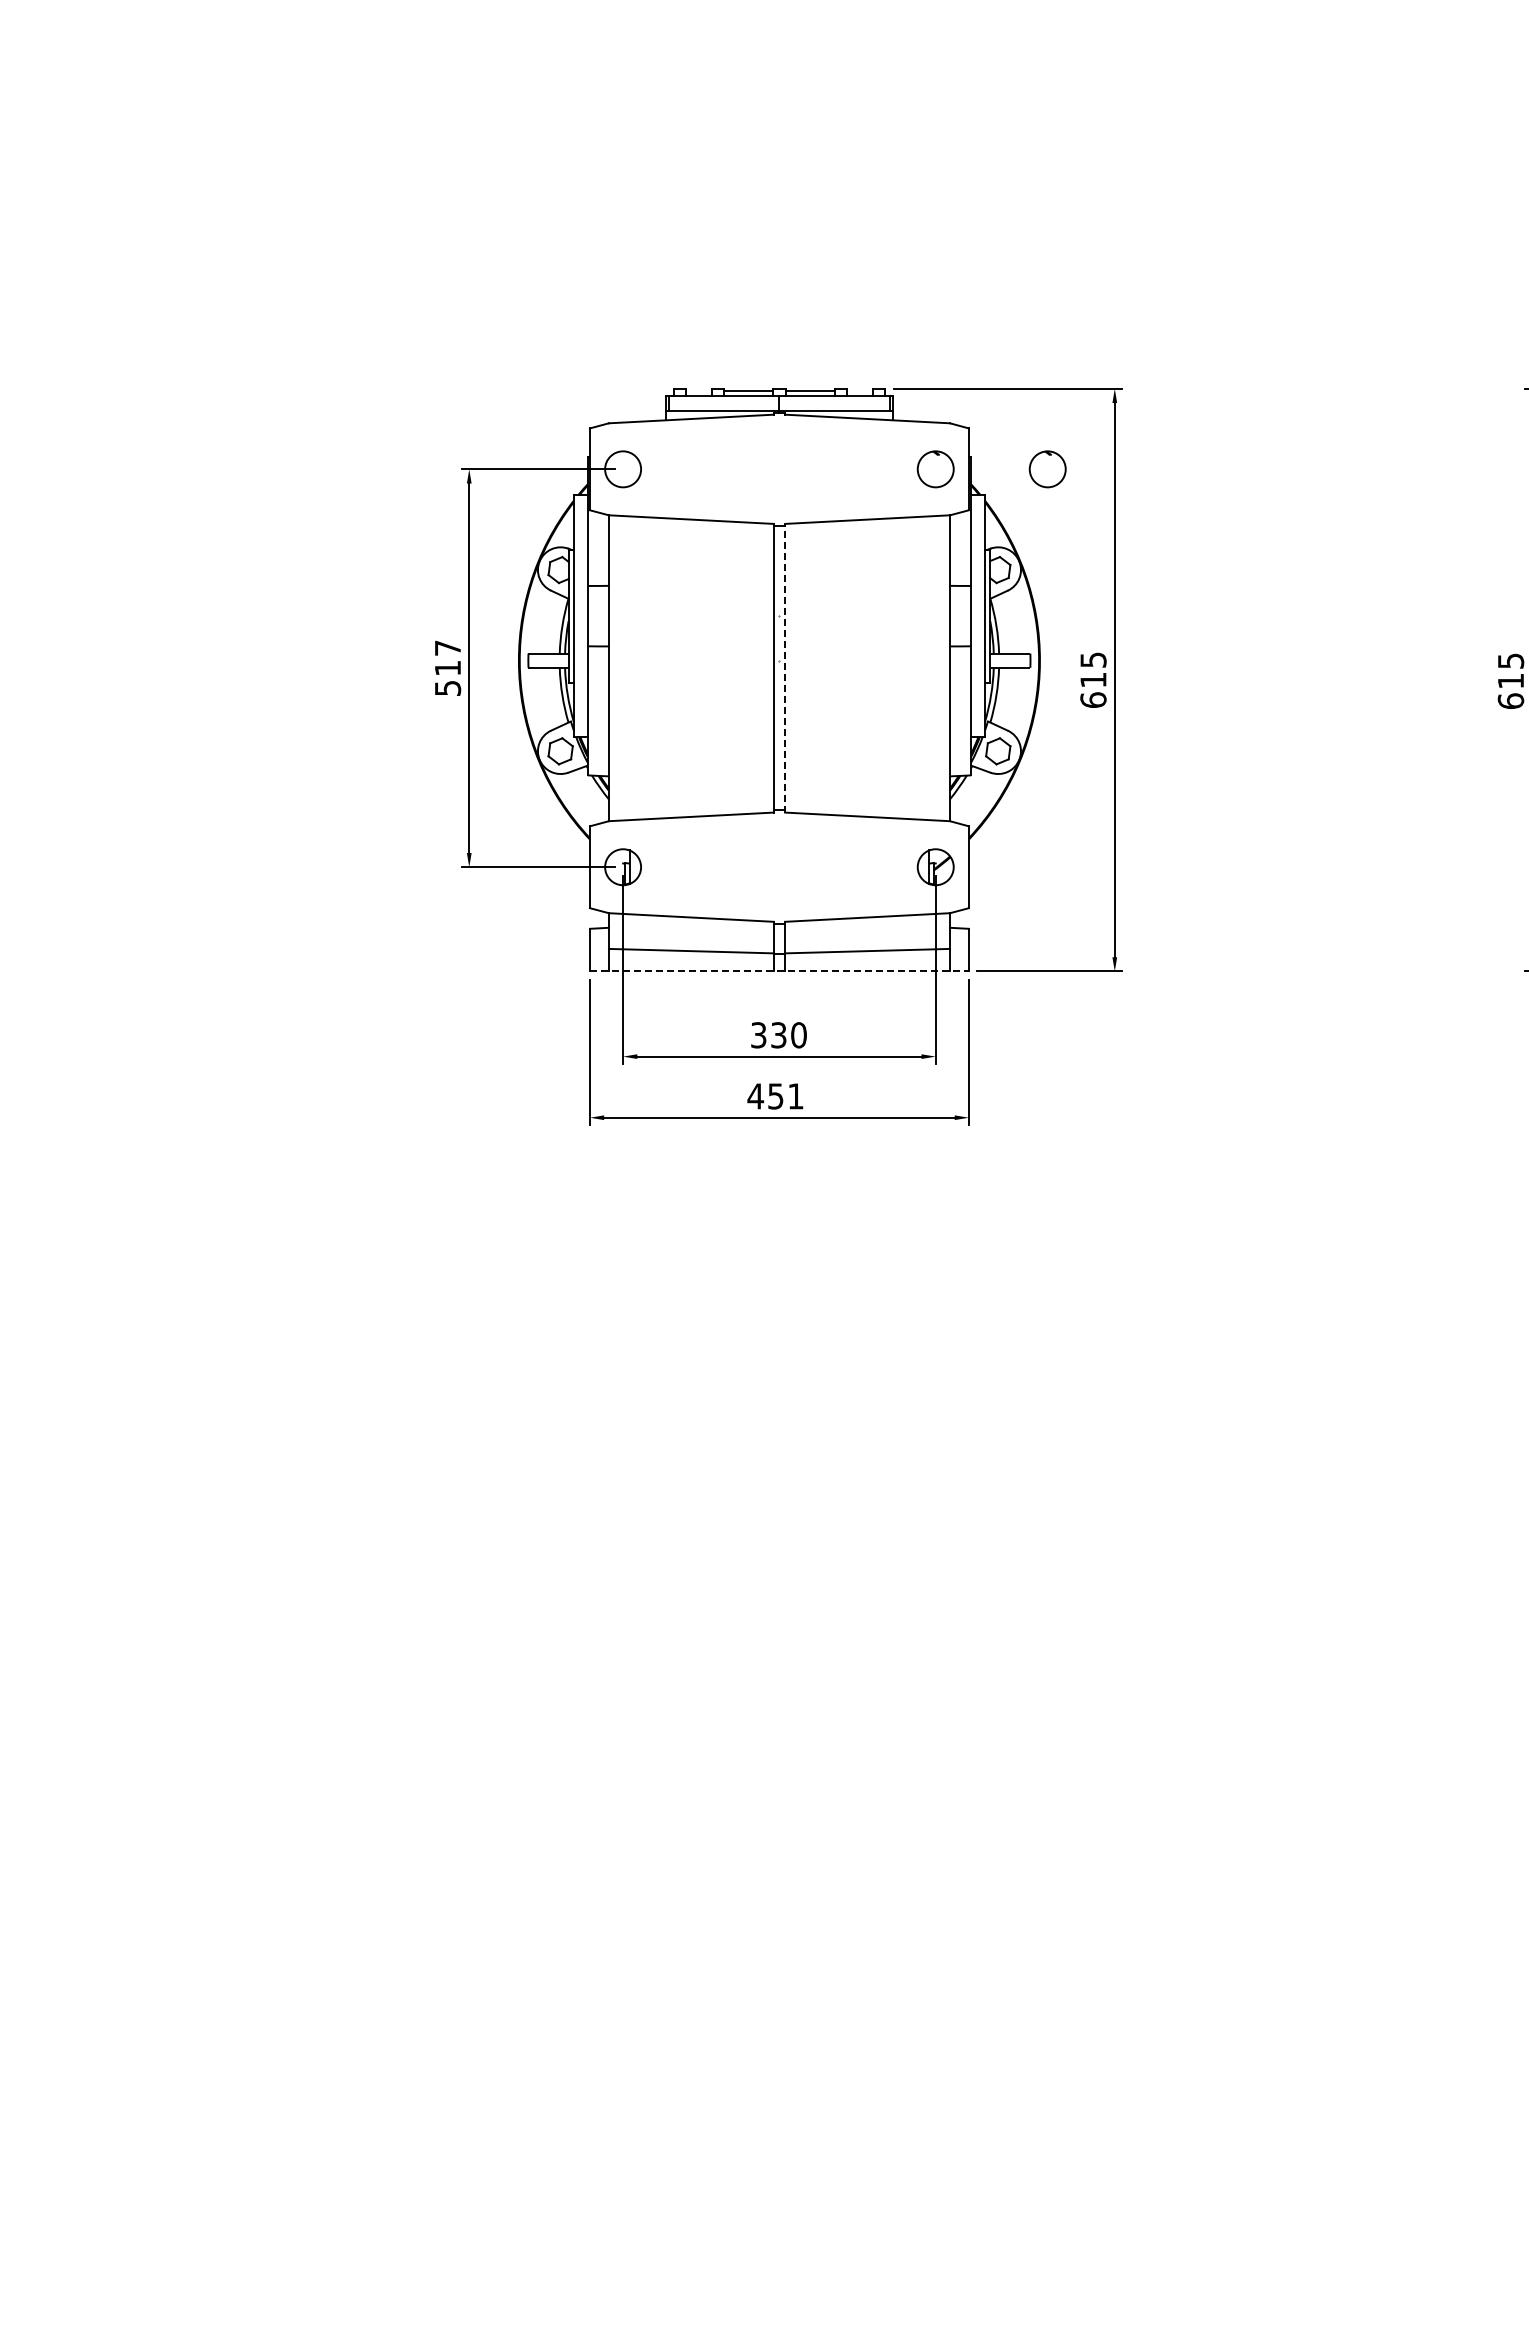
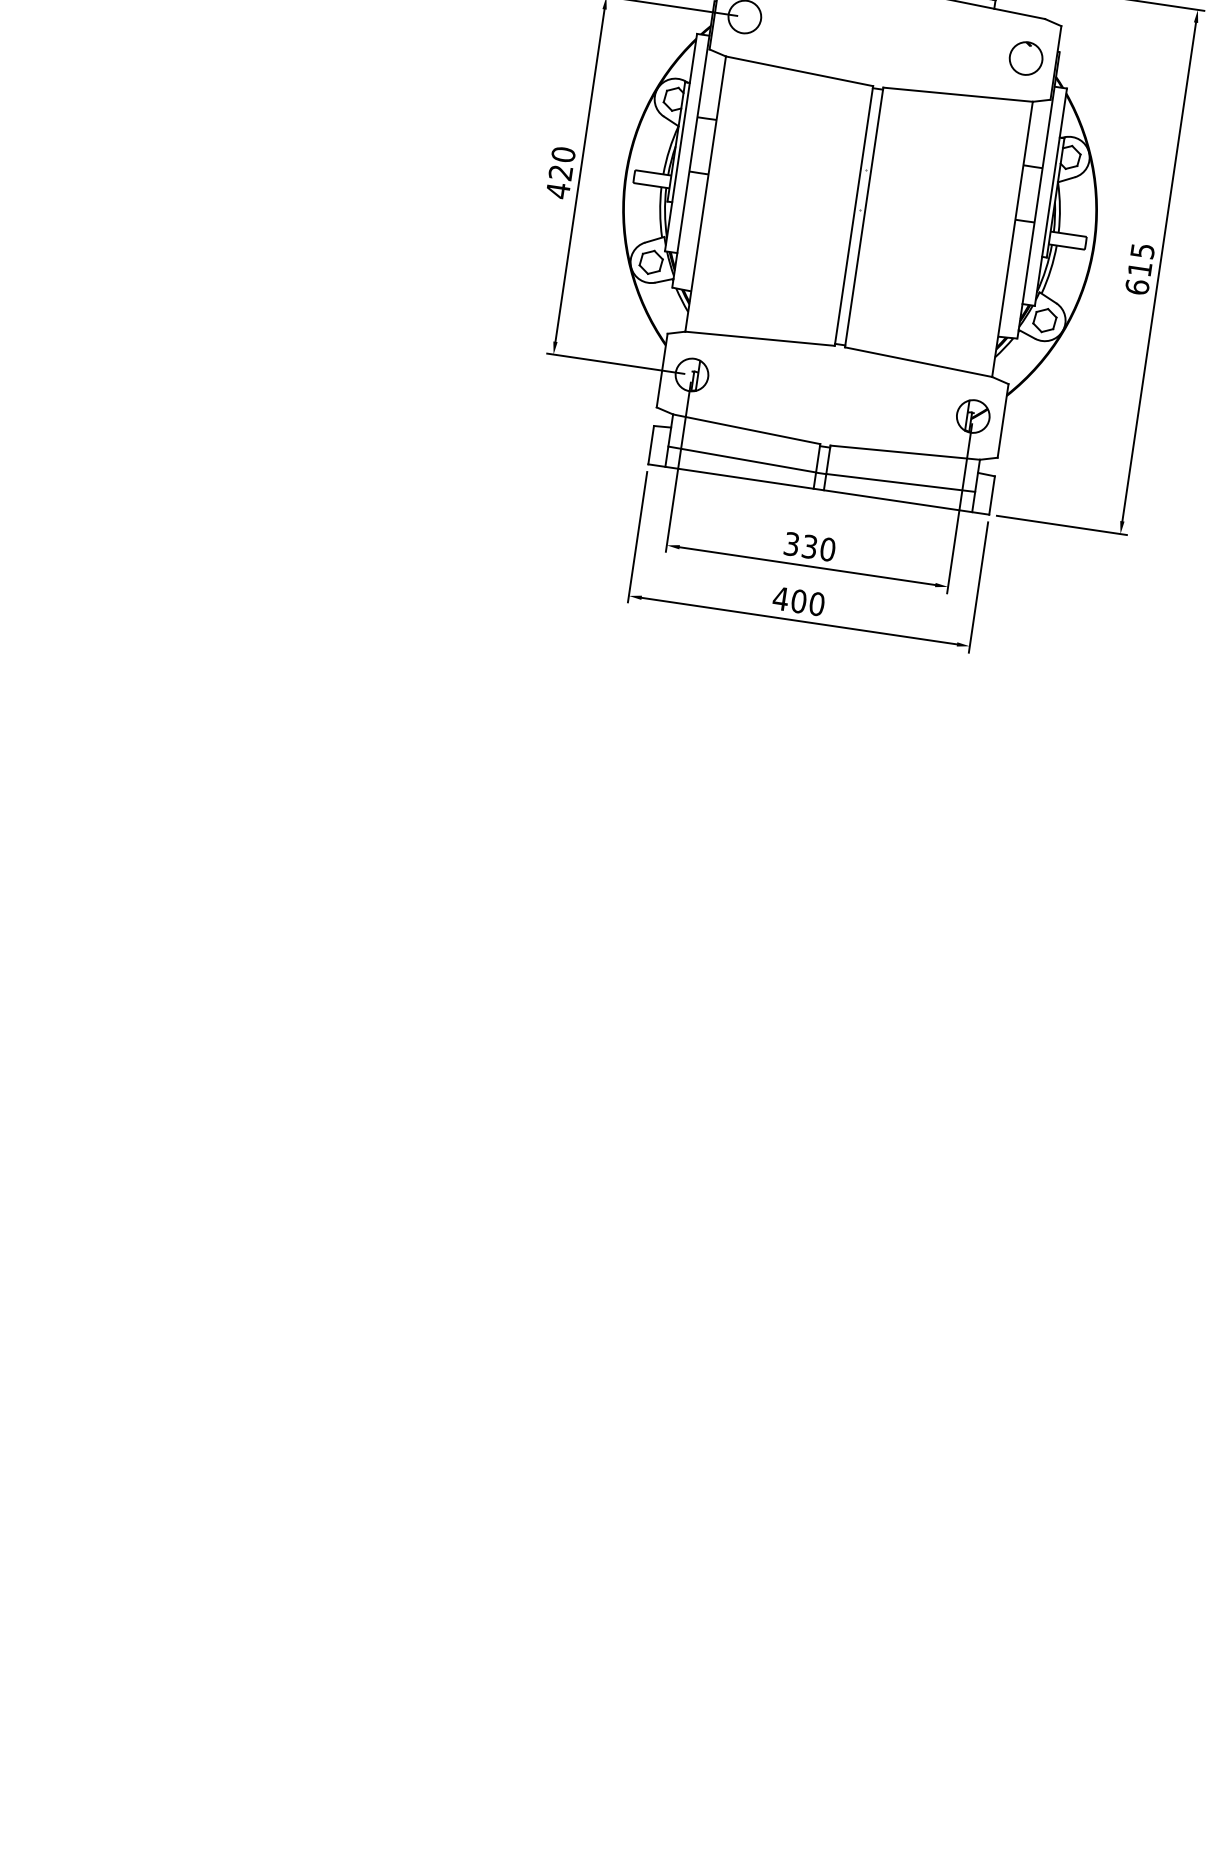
part: (1047, 469) -> (1126, 73), removed
line: (785, 667) -> (864, 216), dashed -> solid
text: (447, 668) -> (560, 172), 517 -> 420
line: (779, 971) -> (818, 489), dashed -> solid
text: (785, 1096) -> (807, 602), 451 -> 400

